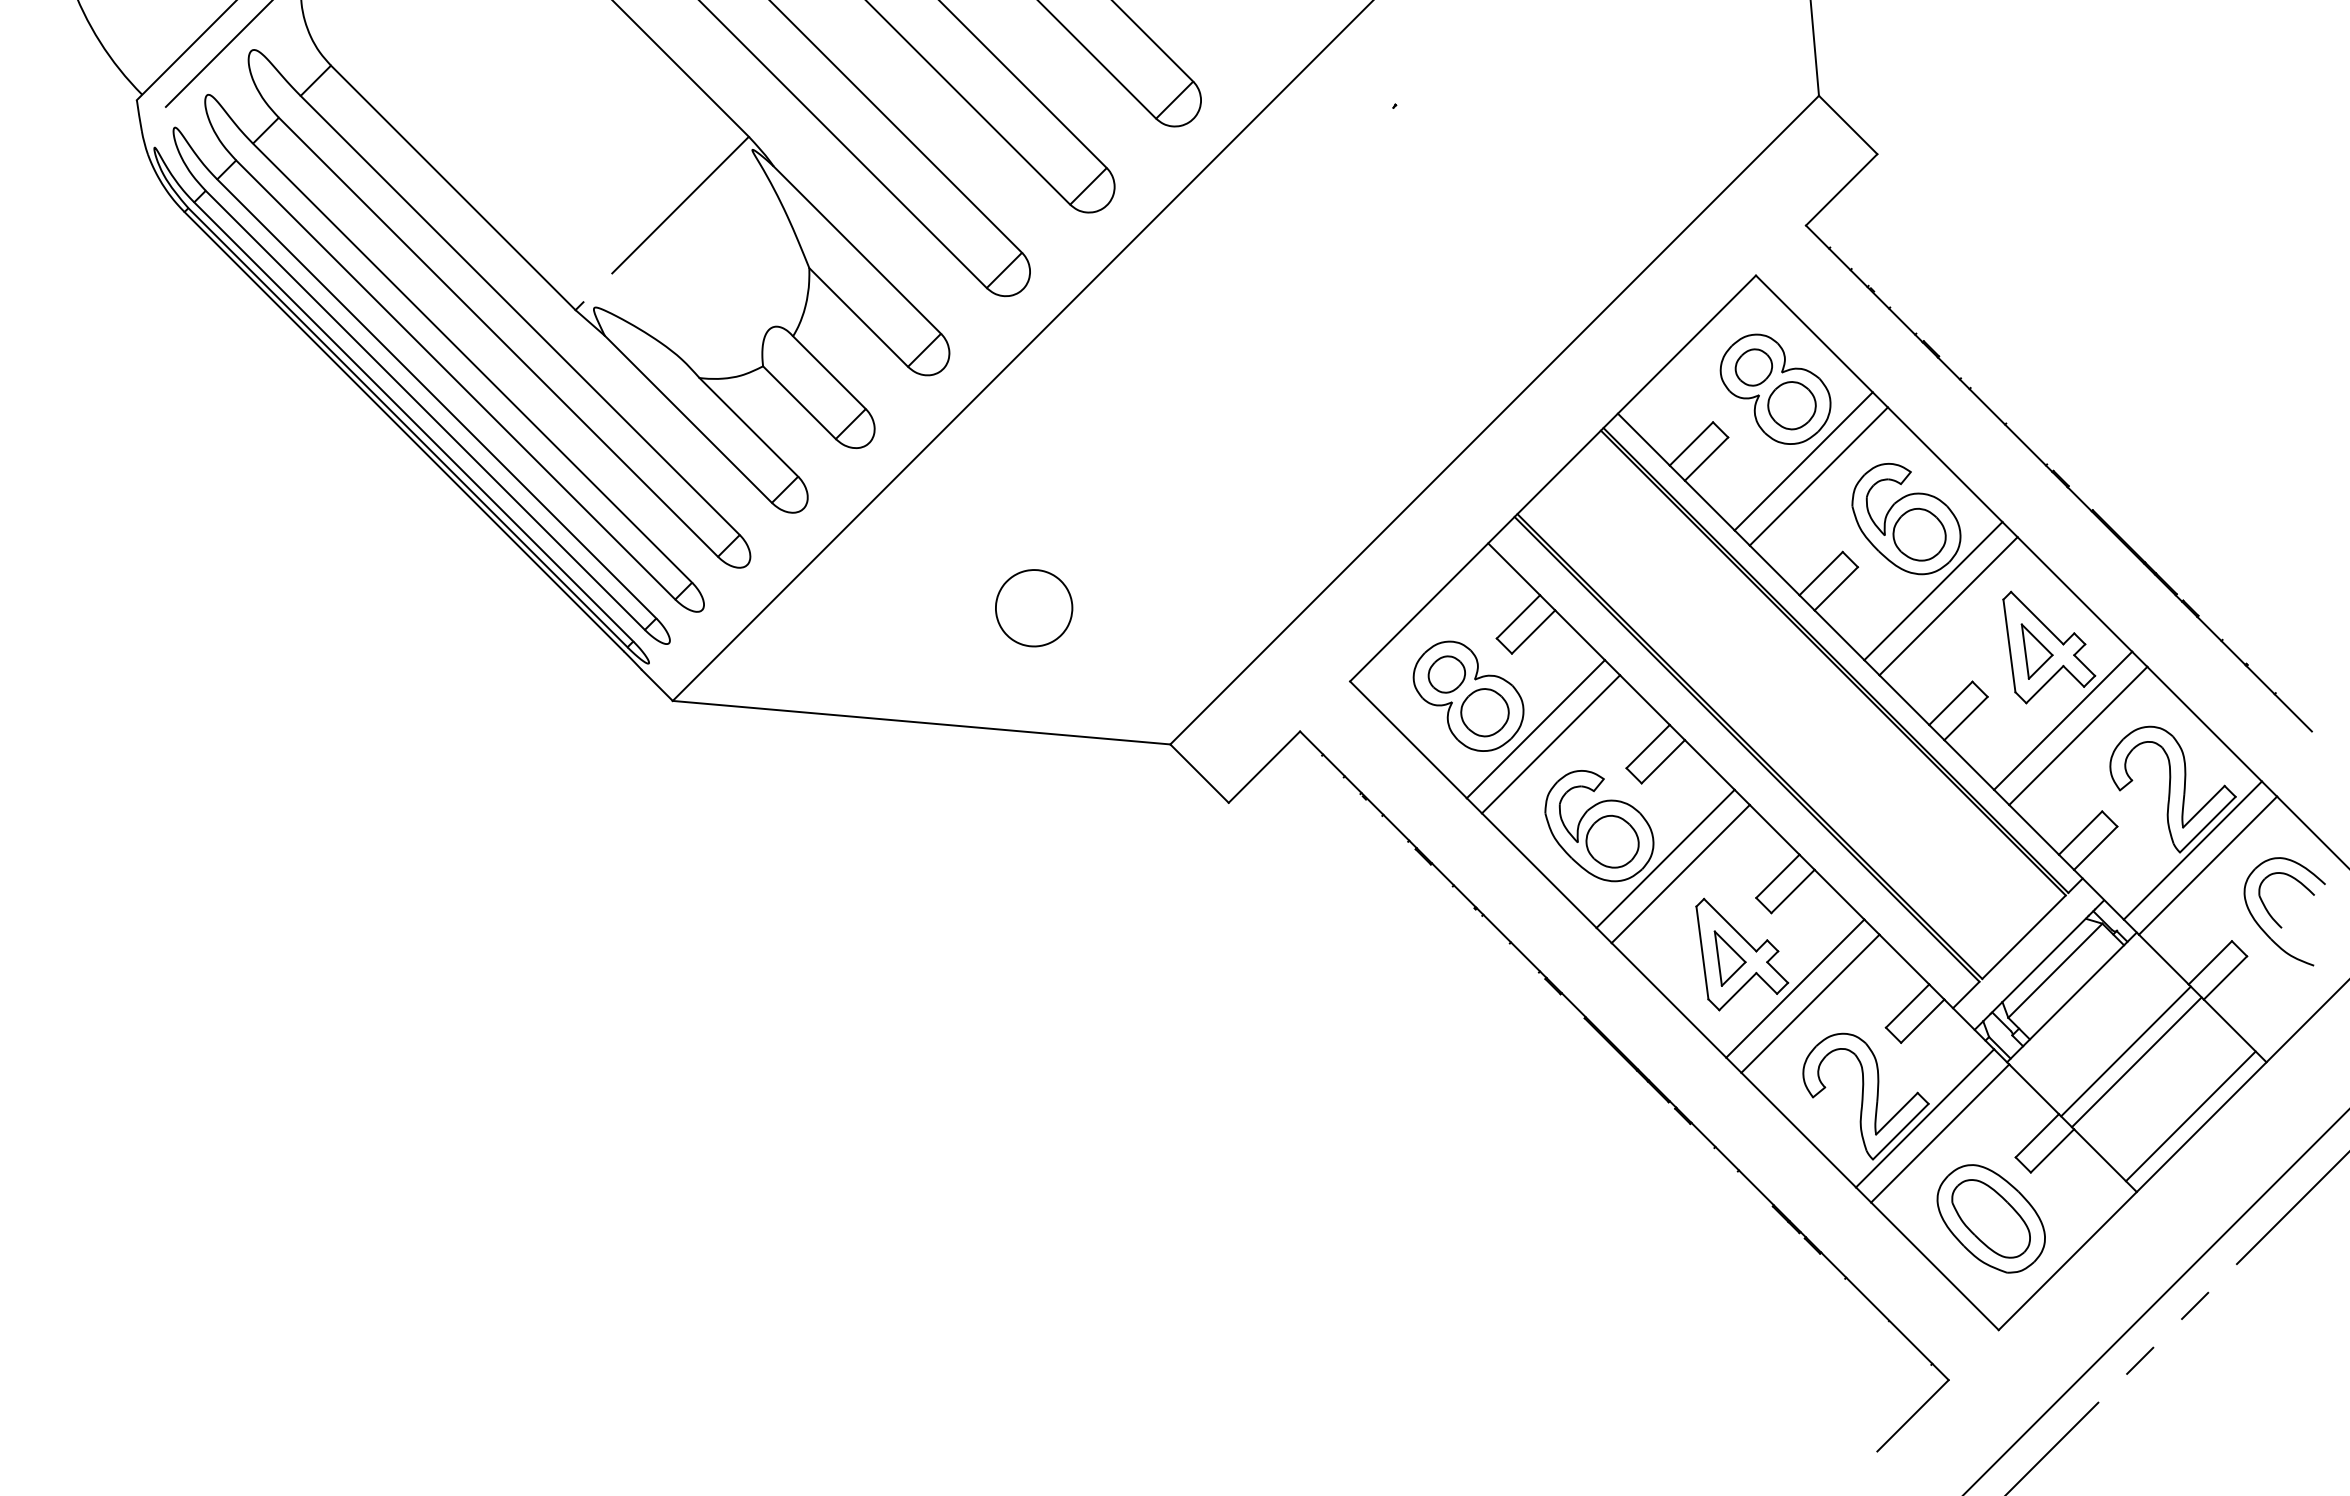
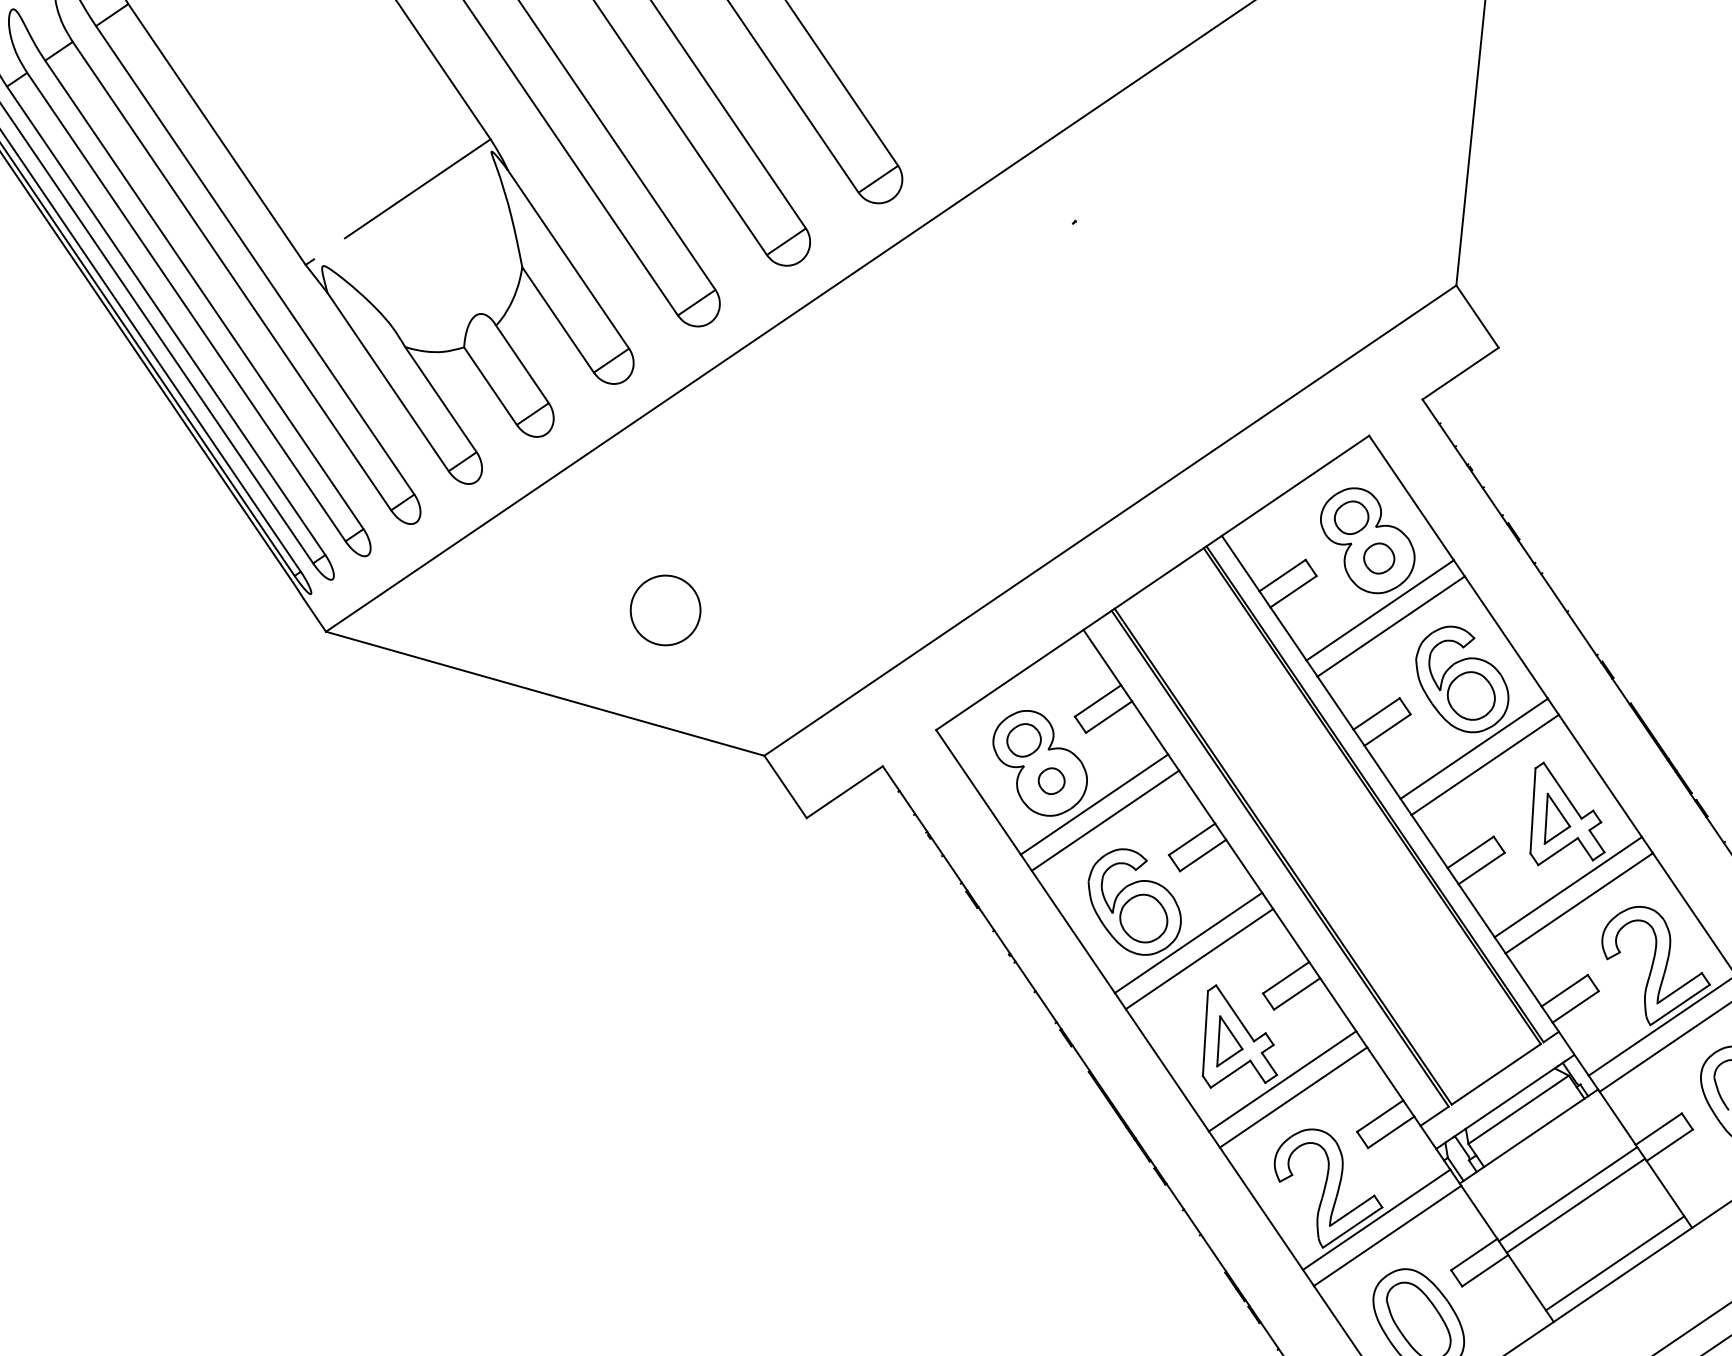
part: (1791, 405) -> (1378, 558), size x0.7
part: (1484, 712) -> (1051, 780), size x0.6

